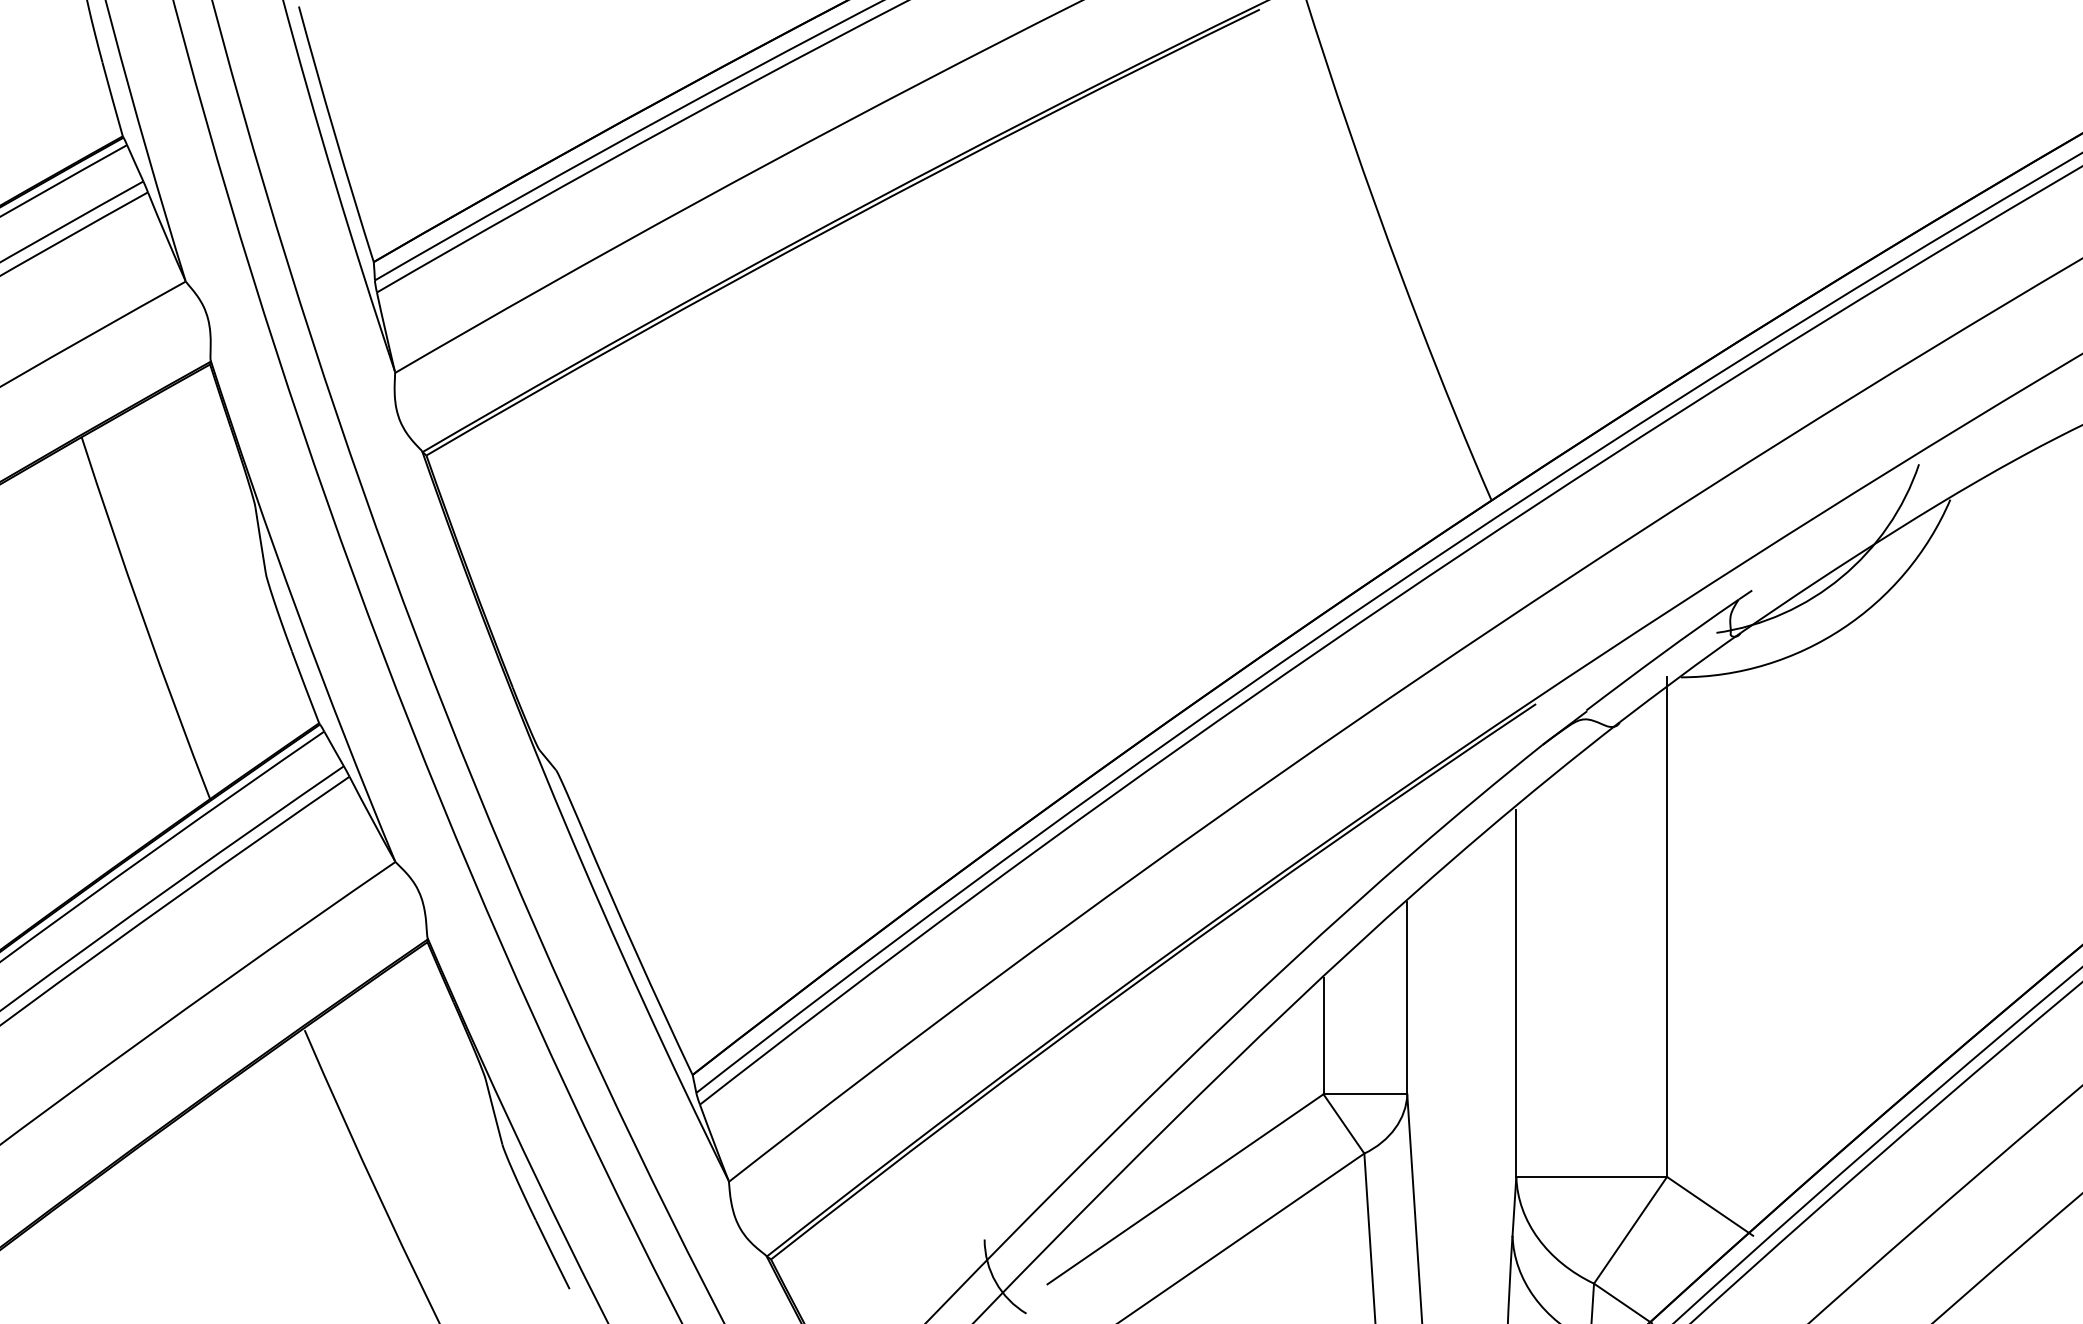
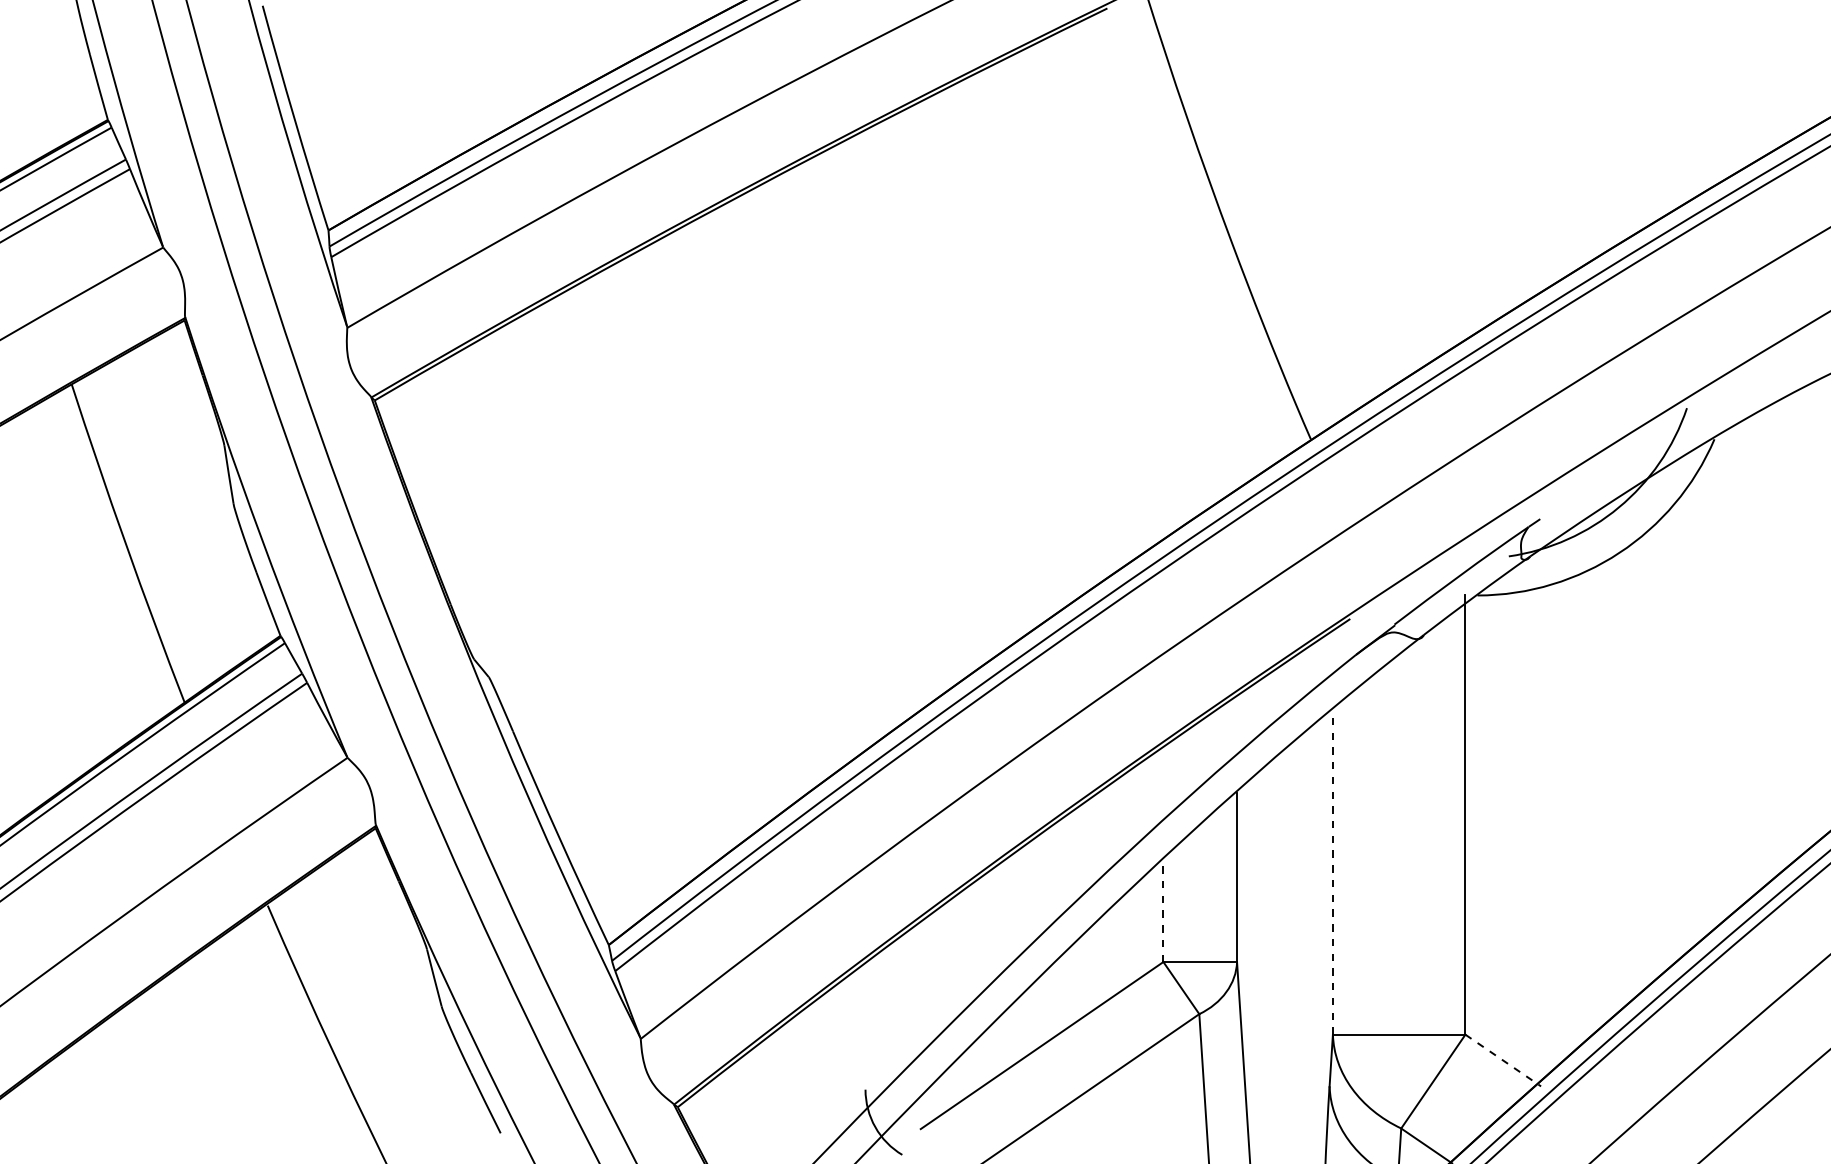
line: (1516, 993) -> (1333, 873), solid -> dashed
line: (1323, 1035) -> (1163, 910), solid -> dashed
line: (1710, 1206) -> (1503, 1060), solid -> dashed

